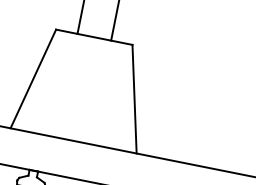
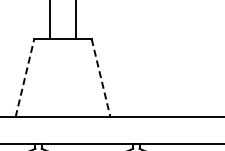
line: (34, 78) -> (25, 77), solid -> dashed
line: (135, 99) -> (101, 78), solid -> dashed

